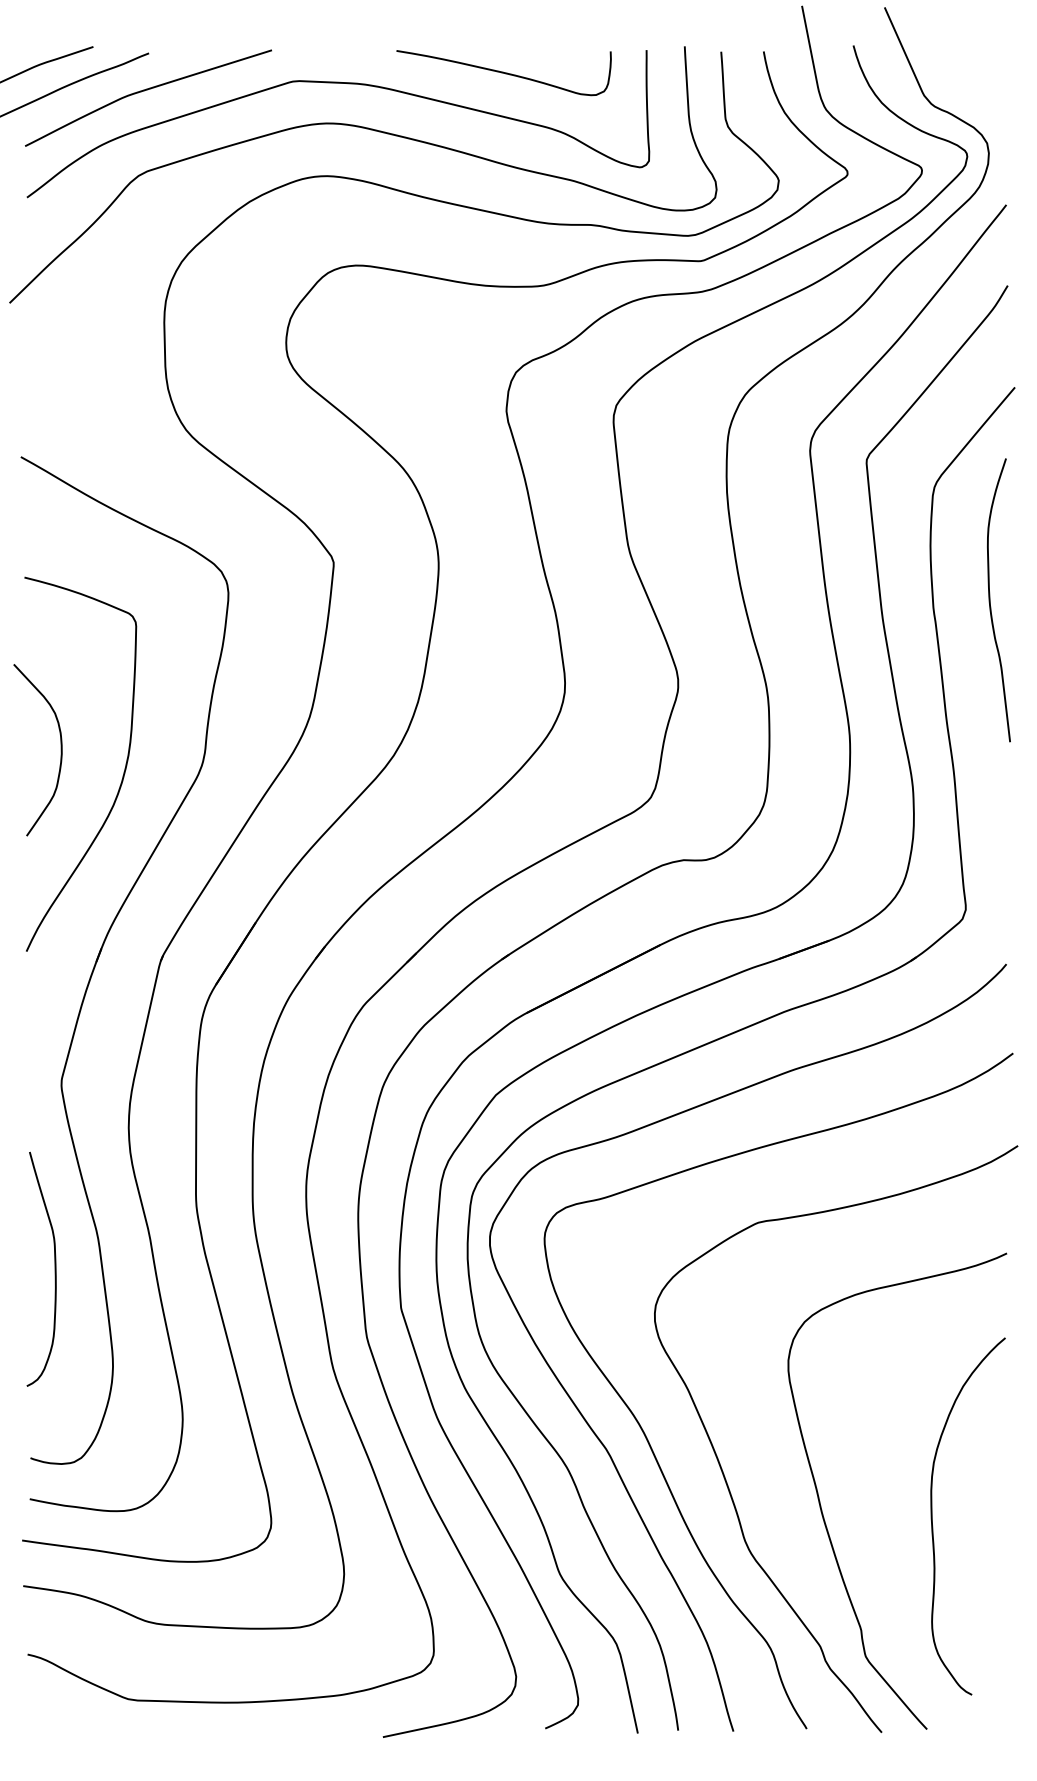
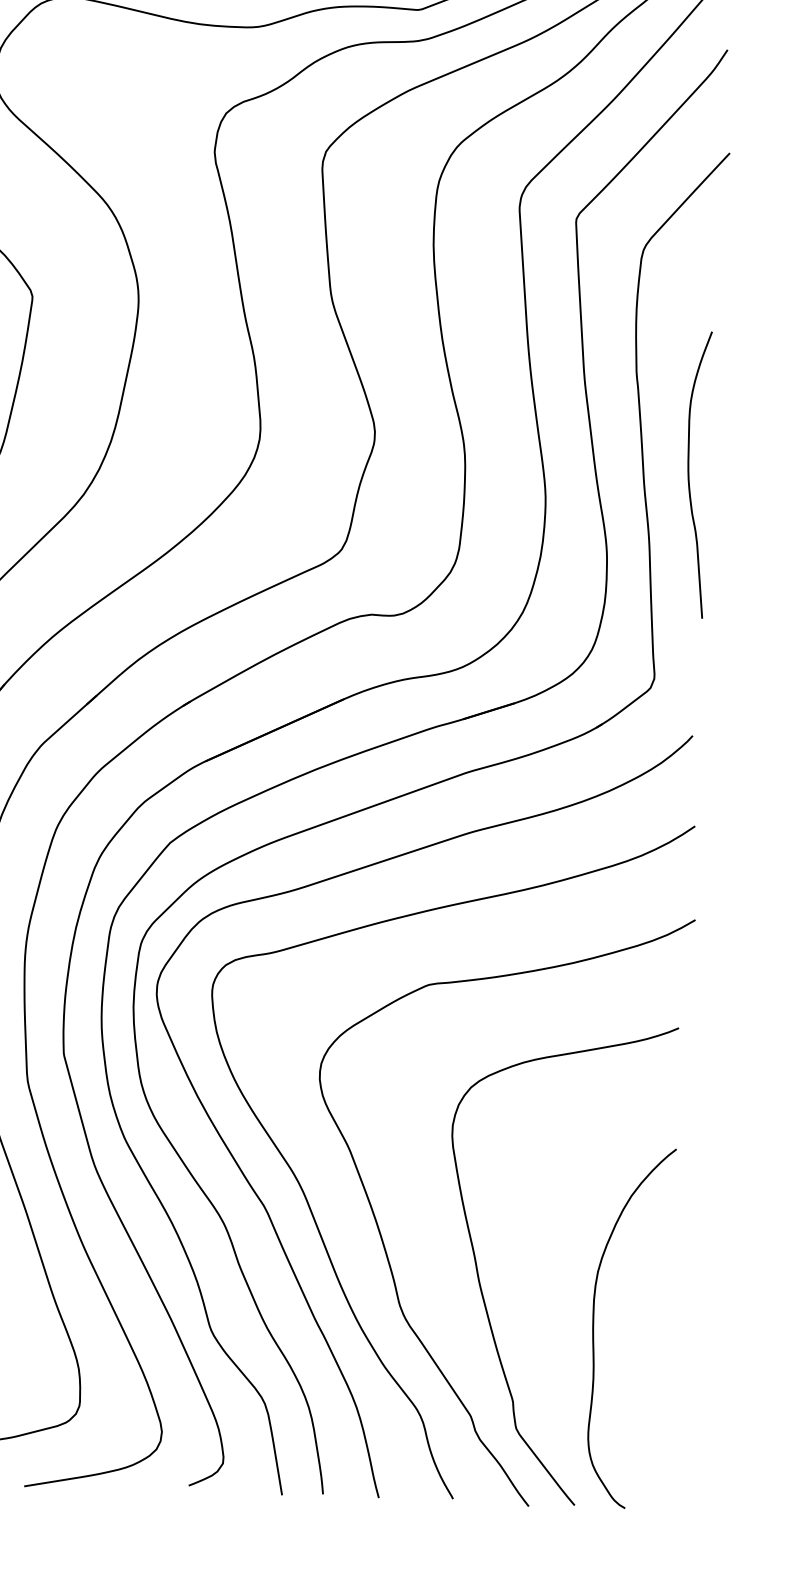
curve: (990, 600) -> (689, 474), moved
curve: (932, 1516) -> (594, 1326), moved

